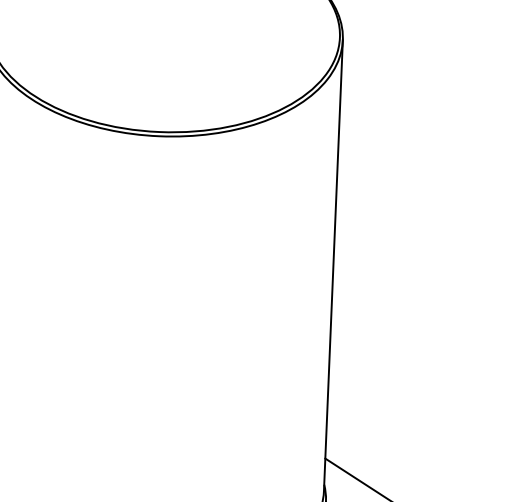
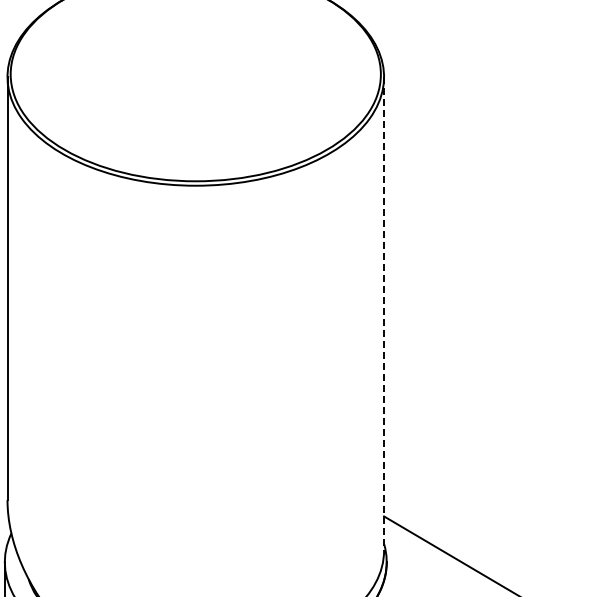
line: (333, 265) -> (384, 313), solid -> dashed

